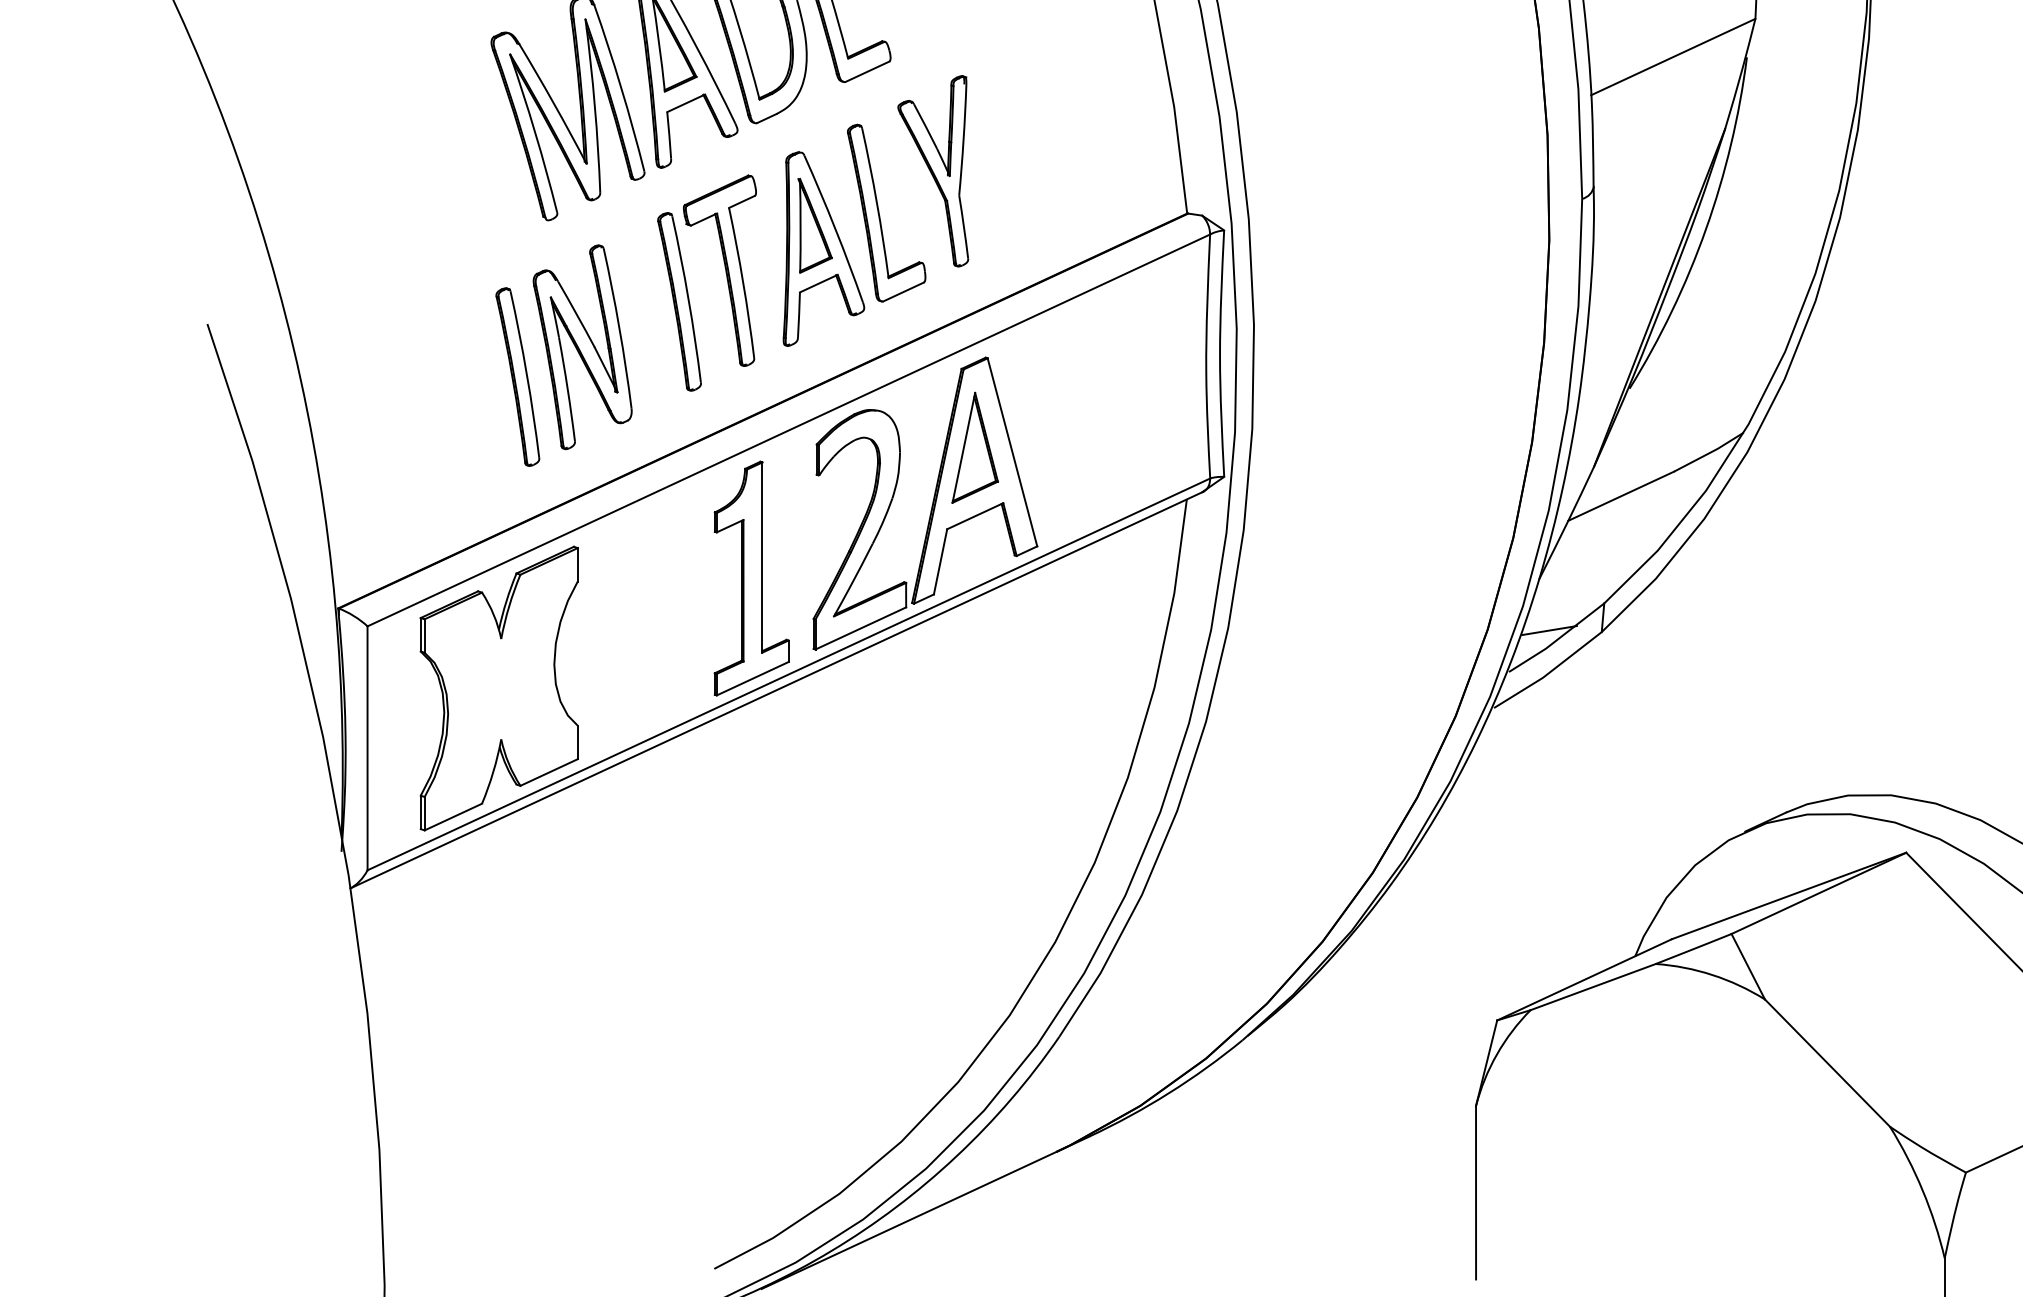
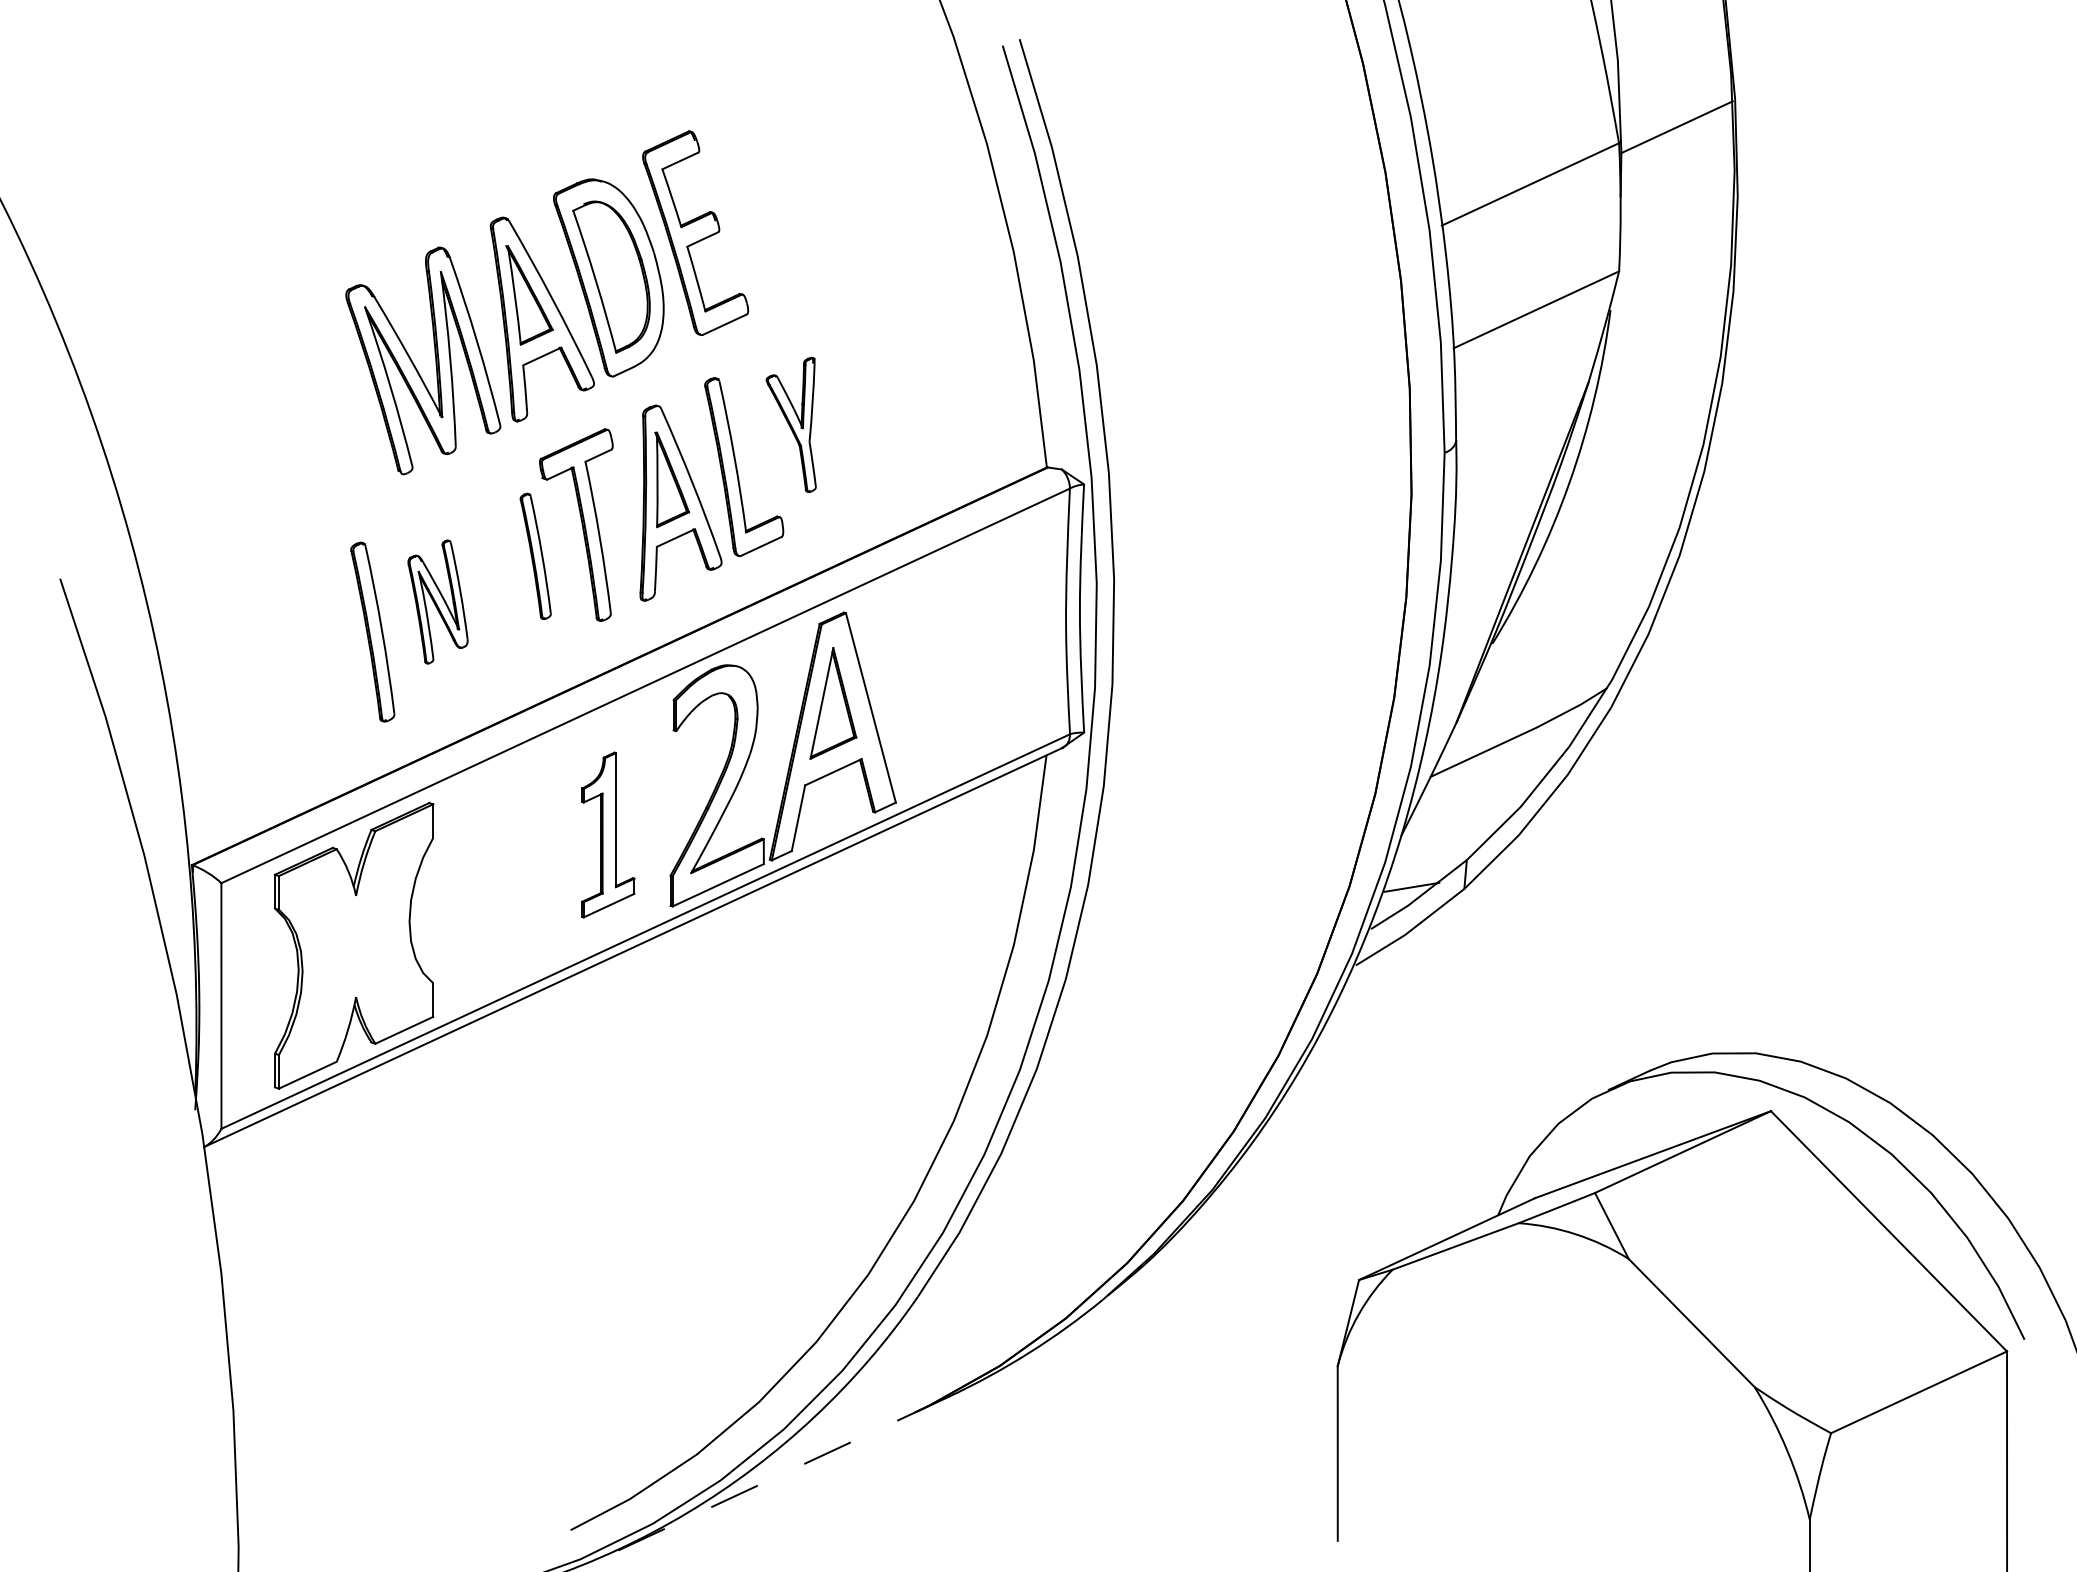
part: (933, 170) -> (791, 424), size x0.7
part: (679, 301) -> (535, 556), size x0.7
part: (582, 346) -> (437, 601), size x0.6
part: (751, 578) -> (608, 834), size x0.7
line: (908, 1220) -> (766, 1481), solid -> dashed

